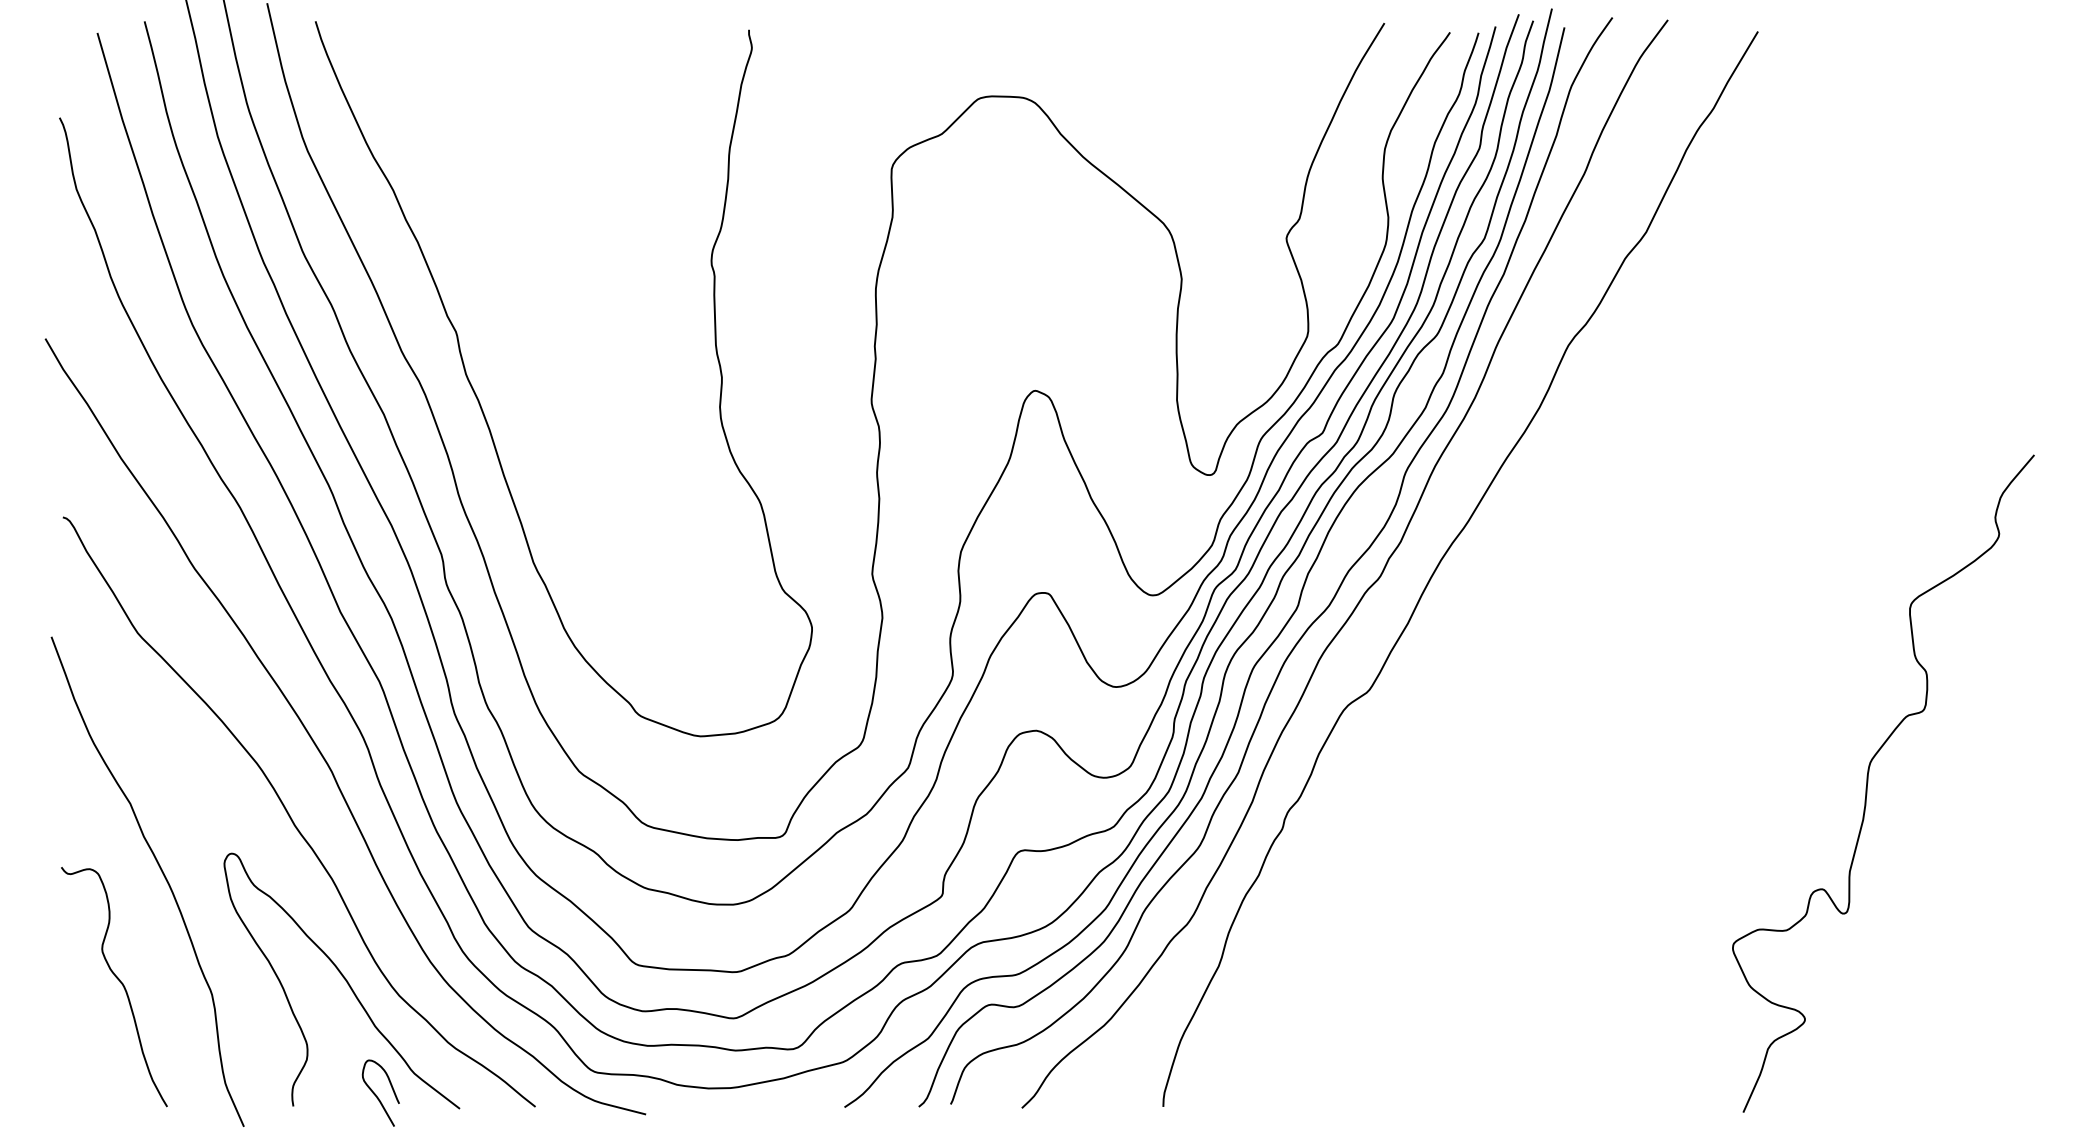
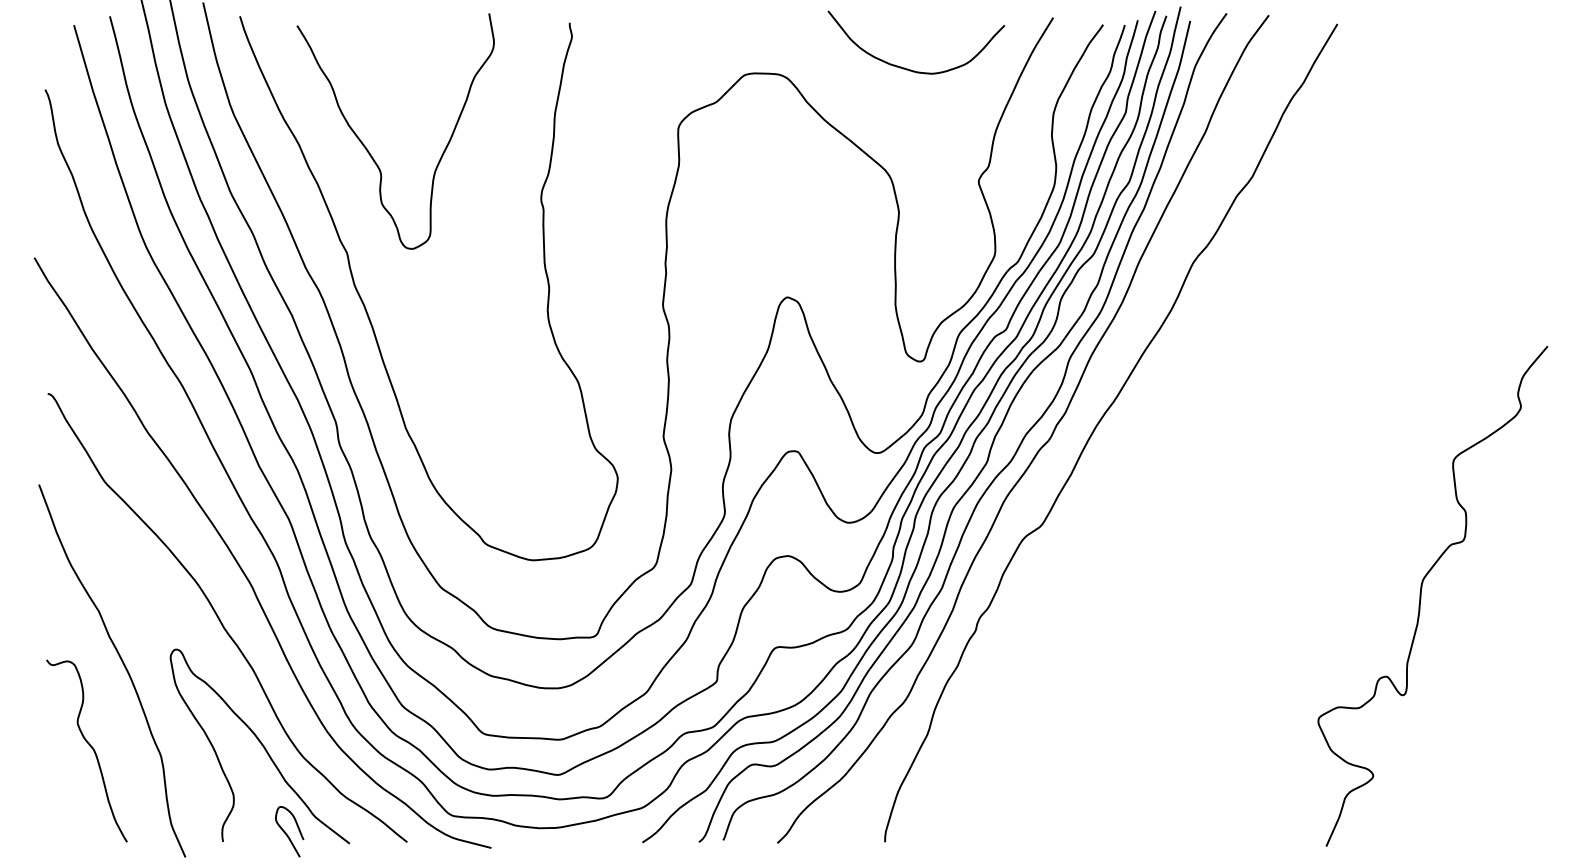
curve: (1198, 91) -> (911, 69), added
curve: (483, 195) -> (367, 148), added

